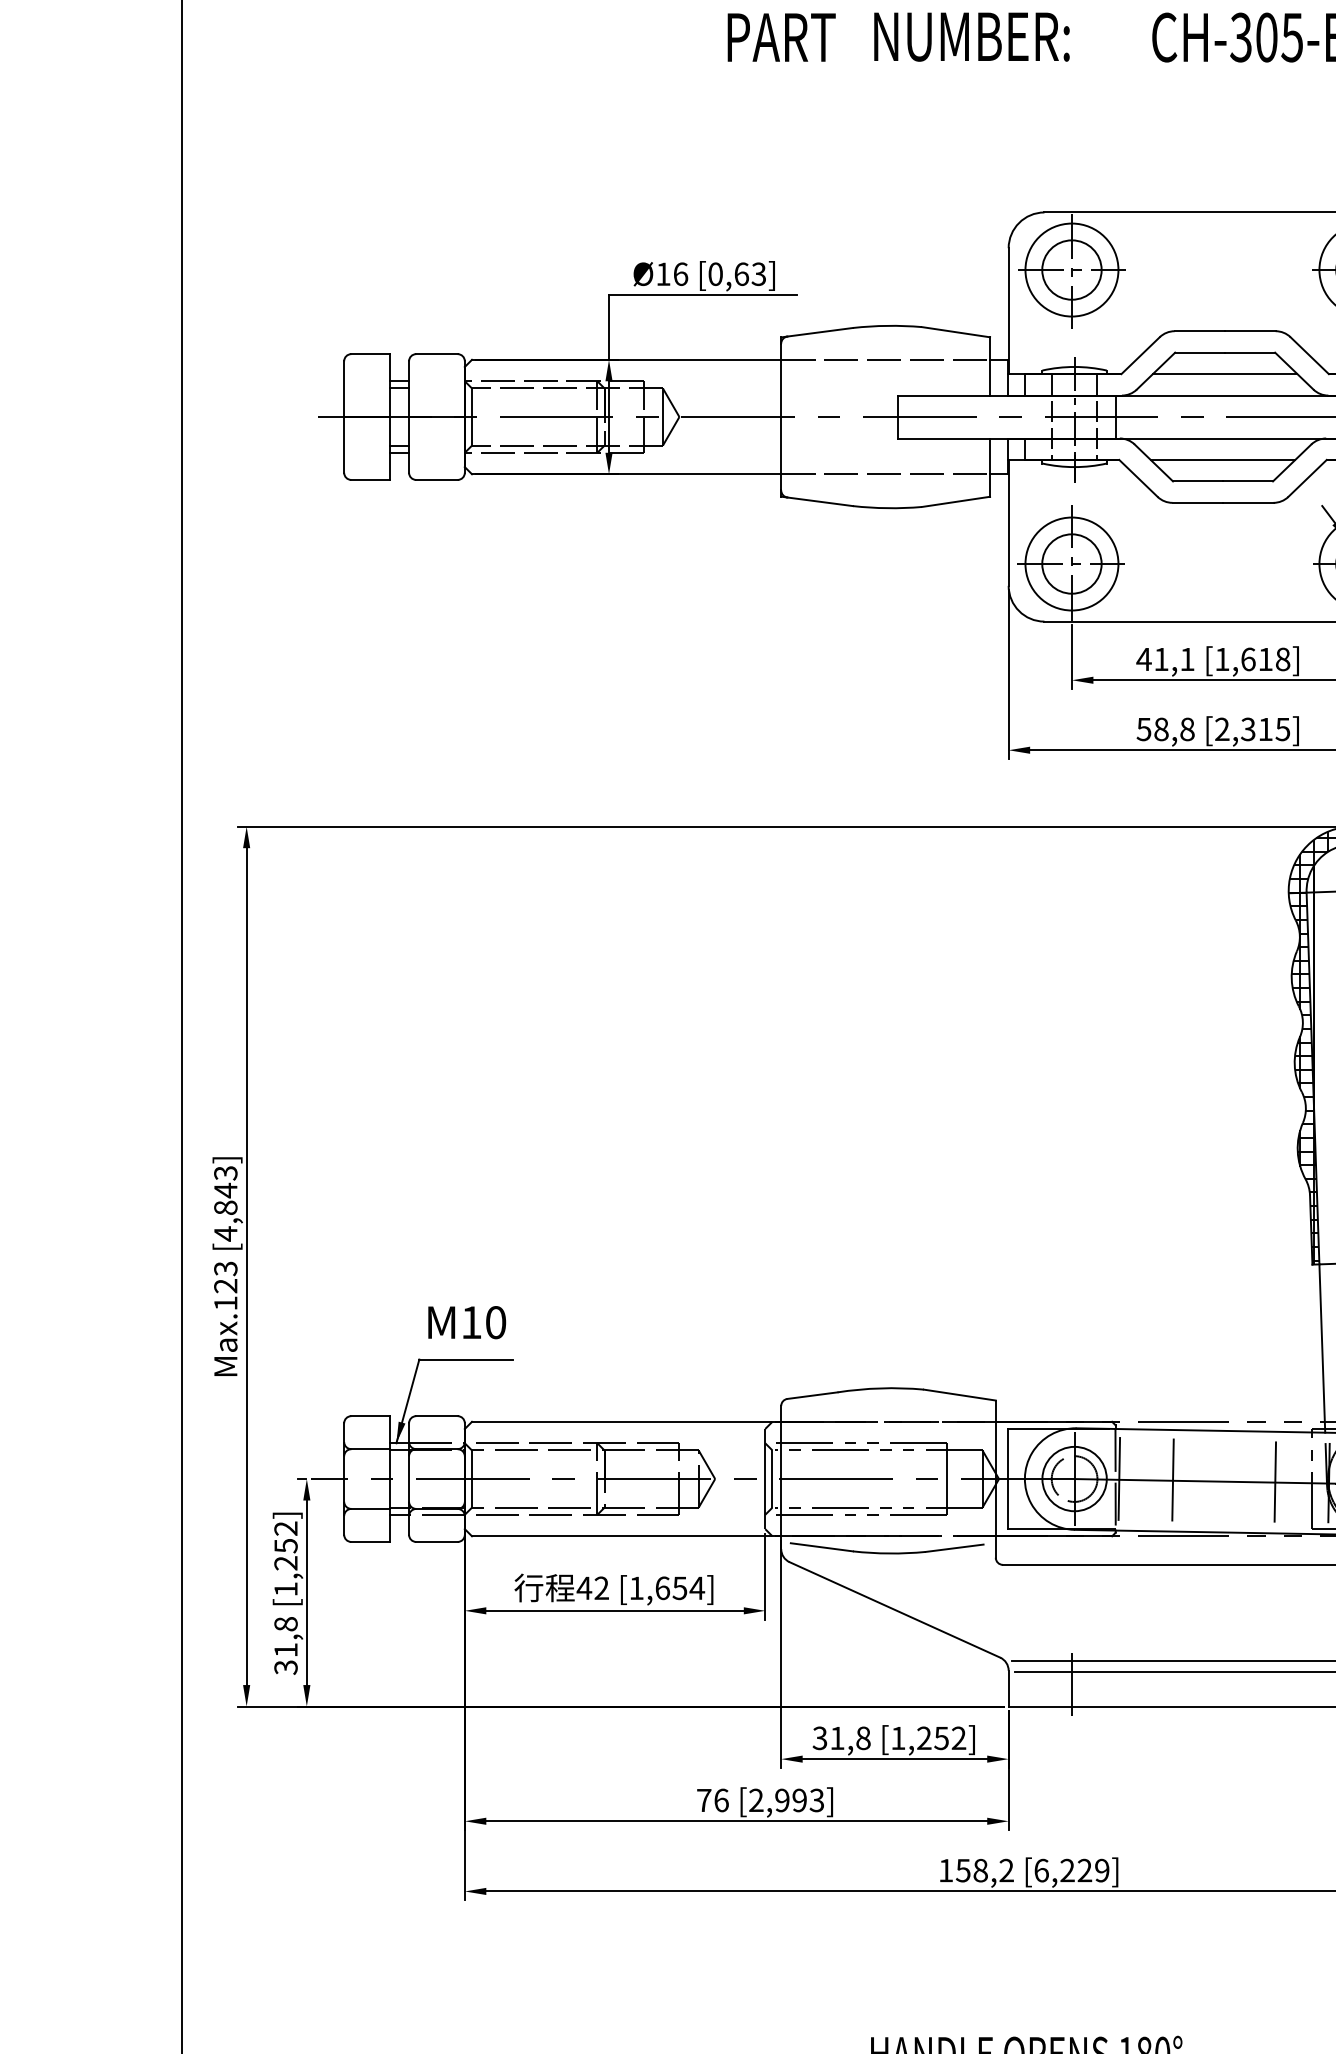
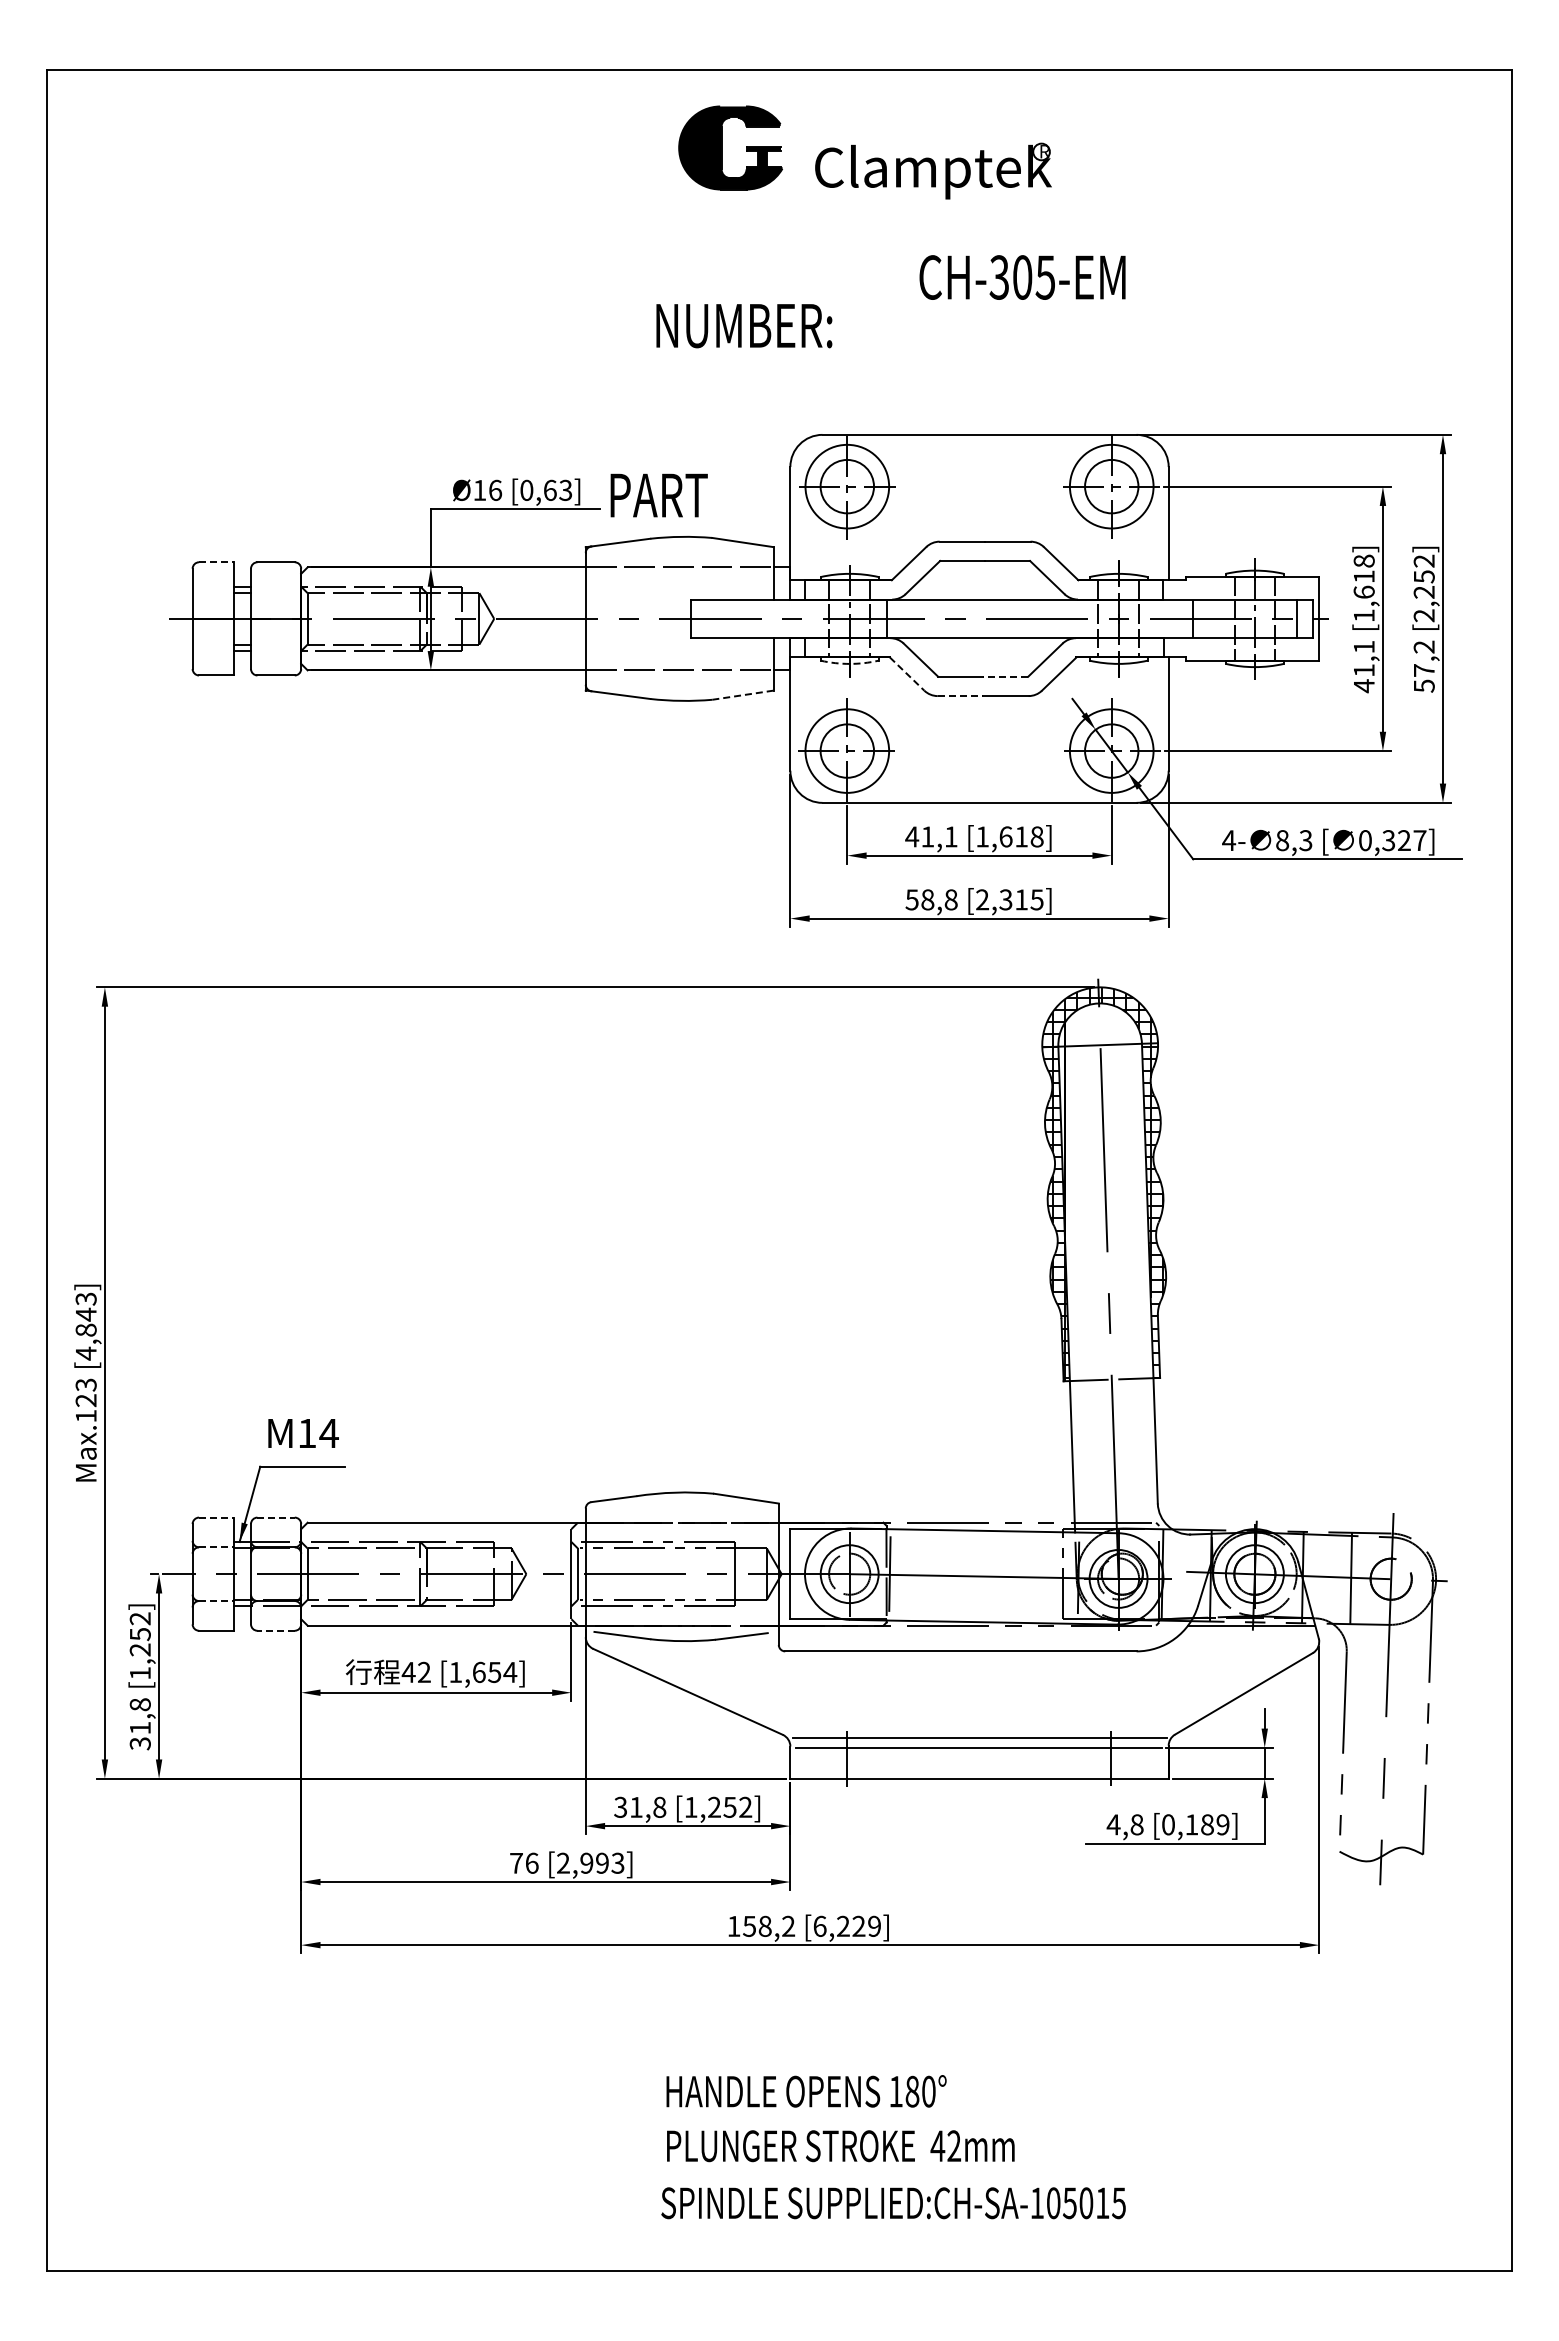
text: (780, 37) -> (658, 495), moved
text: (972, 37) -> (744, 326), moved
line: (370, 354) -> (216, 562), solid -> dashed
line: (1225, 374) -> (985, 580), removed
line: (1223, 459) -> (983, 657), removed
arc: (1074, 466) -> (849, 663), solid -> dashed
line: (1138, 478) -> (907, 674), solid -> dashed
line: (1247, 481) -> (1005, 676), solid -> dashed
line: (956, 502) -> (743, 695), solid -> dashed
line: (1197, 503) -> (960, 696), solid -> dashed
text: (495, 1322) -> (328, 1433), M10 -> M14
line: (370, 1416) -> (216, 1517), solid -> dashed
line: (437, 1416) -> (276, 1517), solid -> dashed
line: (370, 1449) -> (216, 1547), solid -> dashed
line: (1172, 1479) -> (937, 1574), removed
line: (1274, 1481) -> (1029, 1576), removed
line: (370, 1509) -> (216, 1601), solid -> dashed
line: (437, 1541) -> (276, 1630), solid -> dashed

